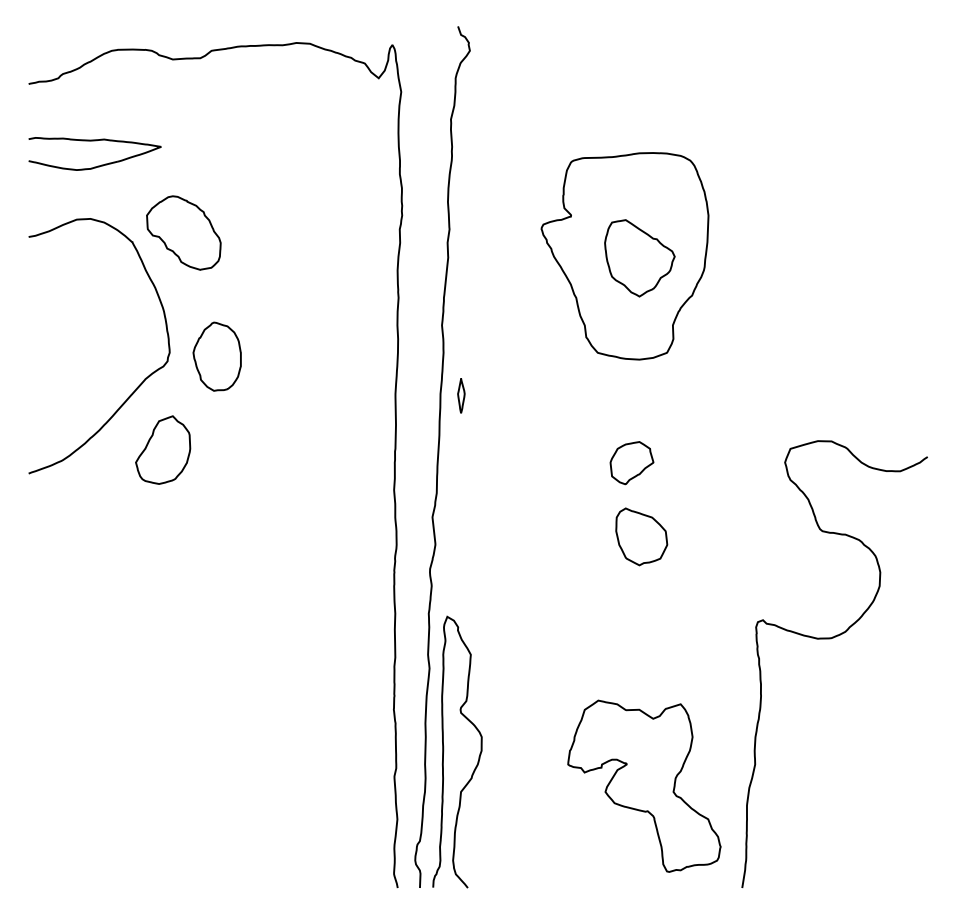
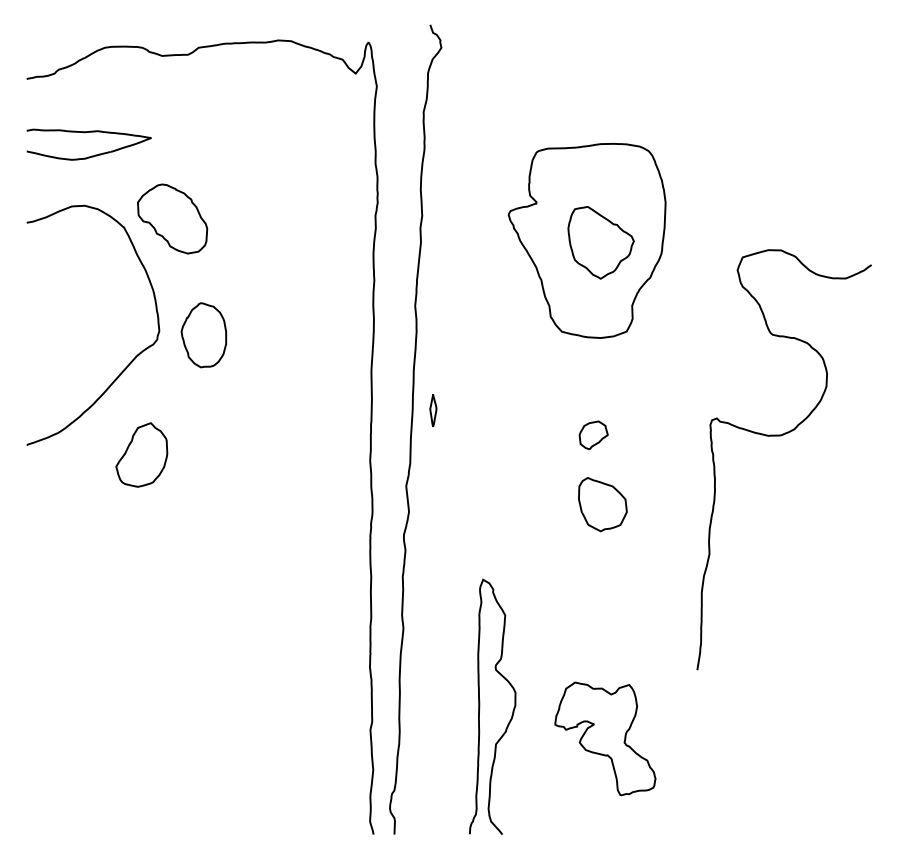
part: (461, 395) -> (433, 410), moved
part: (163, 449) -> (142, 454), moved
part: (631, 463) -> (593, 435), size x0.7
curve: (830, 639) -> (780, 436), moved
curve: (444, 751) -> (480, 706), moved
part: (644, 785) -> (605, 738), size x0.7

